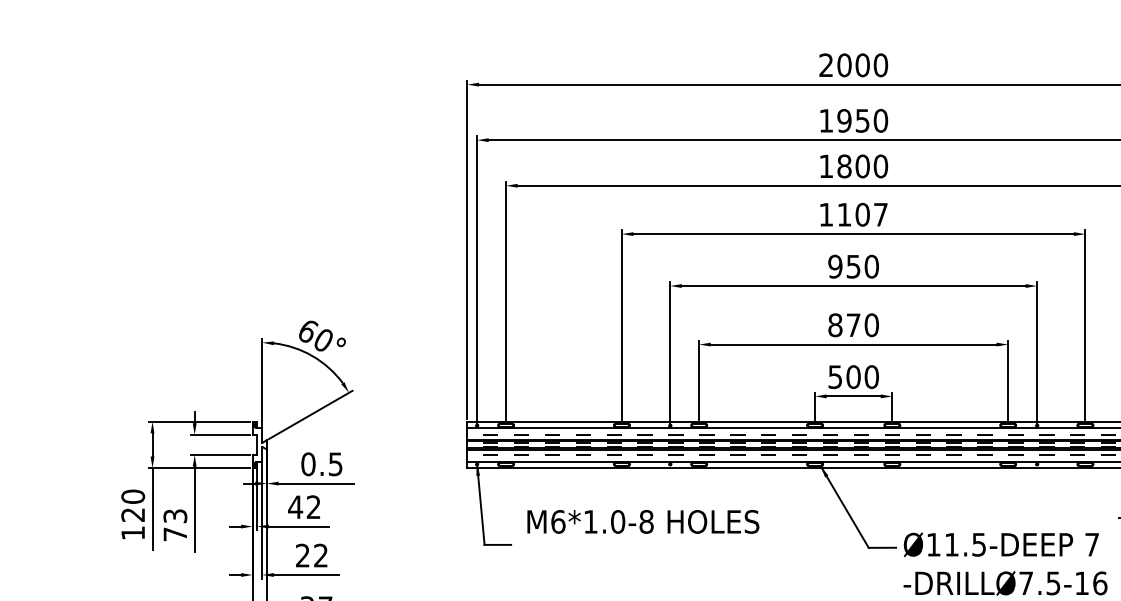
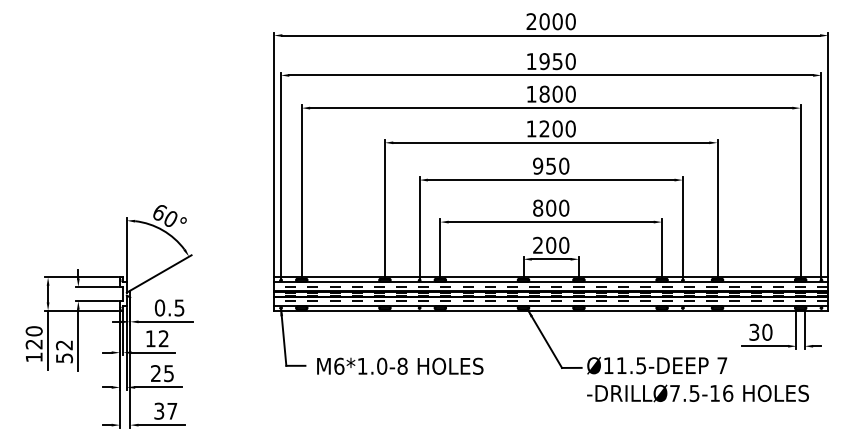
text: (862, 214) -> (557, 128), 1107 -> 1200
text: (854, 324) -> (551, 207), 870 -> 800
text: (834, 375) -> (537, 244), 500 -> 200
text: (295, 506) -> (150, 338), 42 -> 12
text: (643, 520) -> (400, 365), moved
text: (175, 524) -> (64, 351), 73 -> 52
text: (320, 555) -> (168, 373), 22 -> 25

